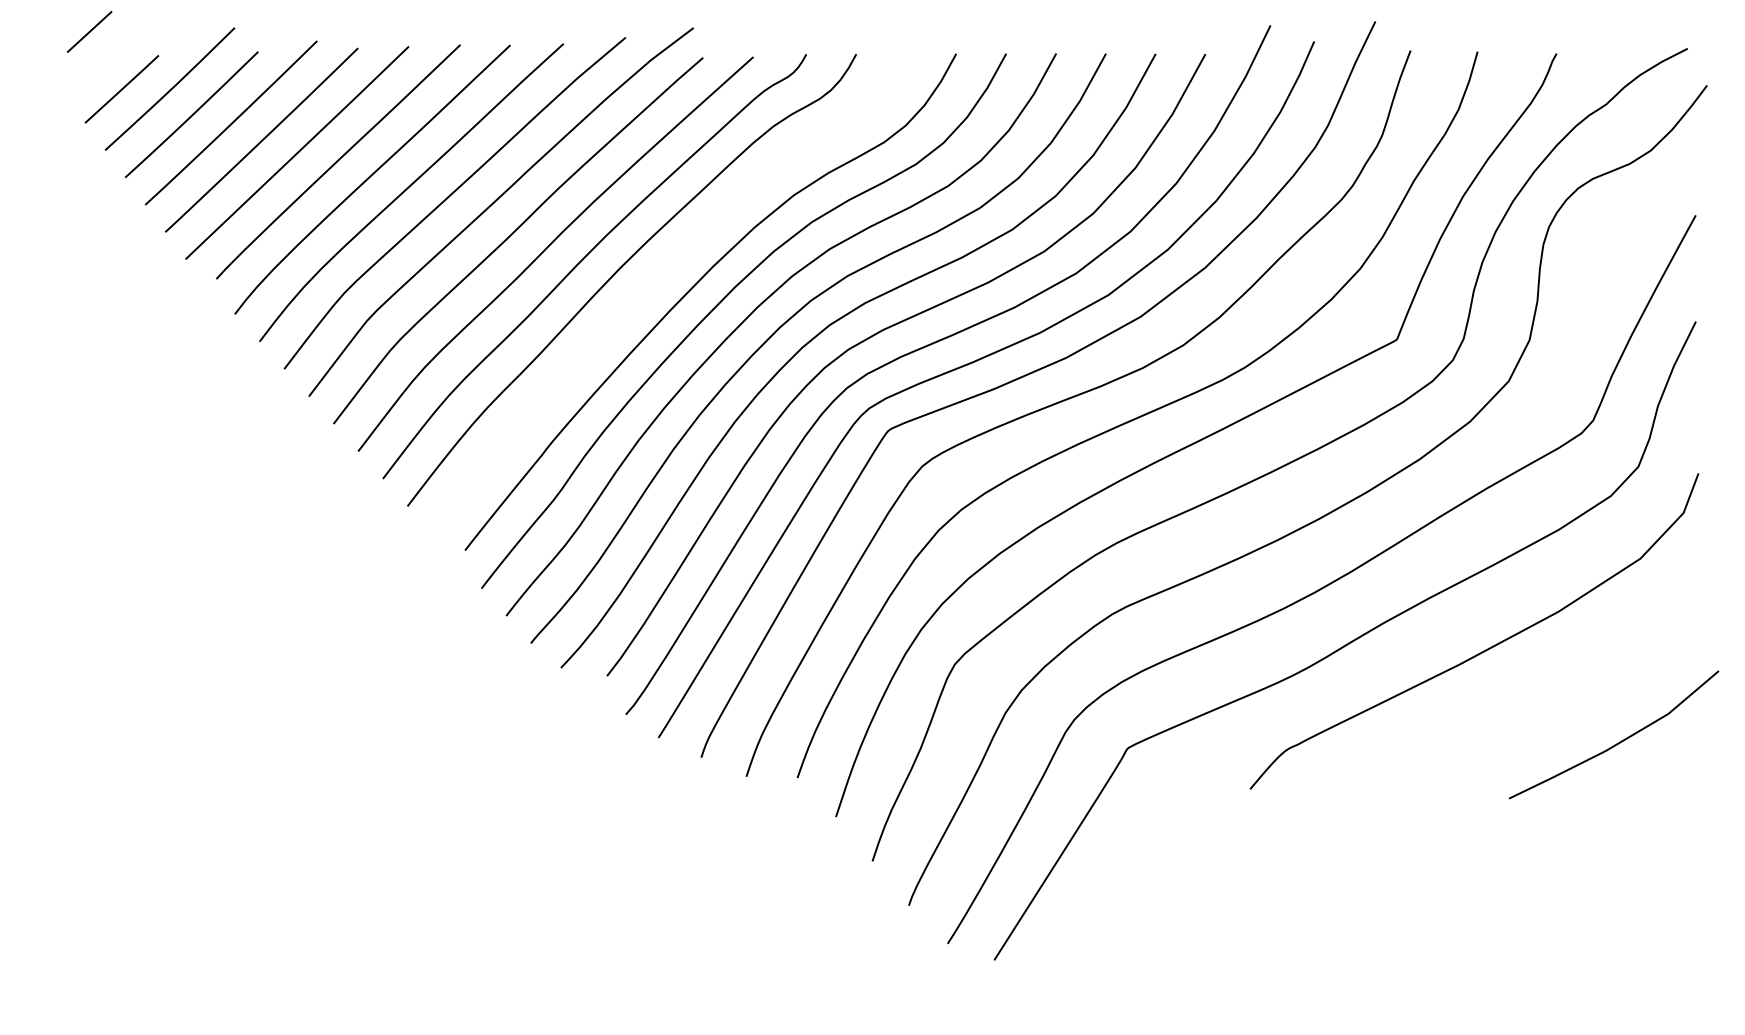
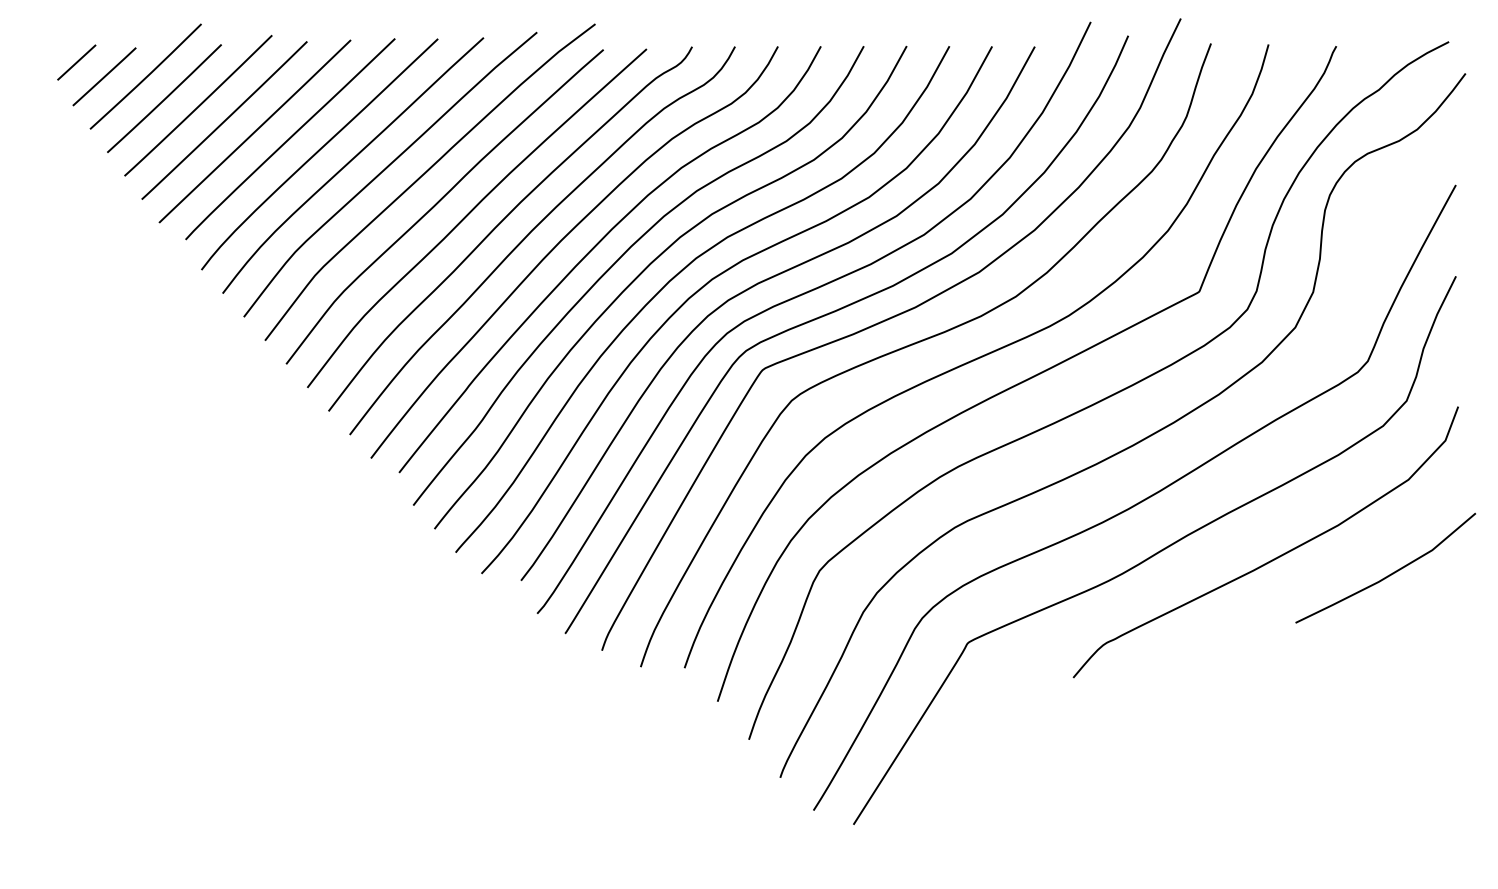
line: (89, 31) -> (76, 62), moved
curve: (655, 279) -> (562, 240), added
curve: (1619, 741) -> (1390, 573), moved

